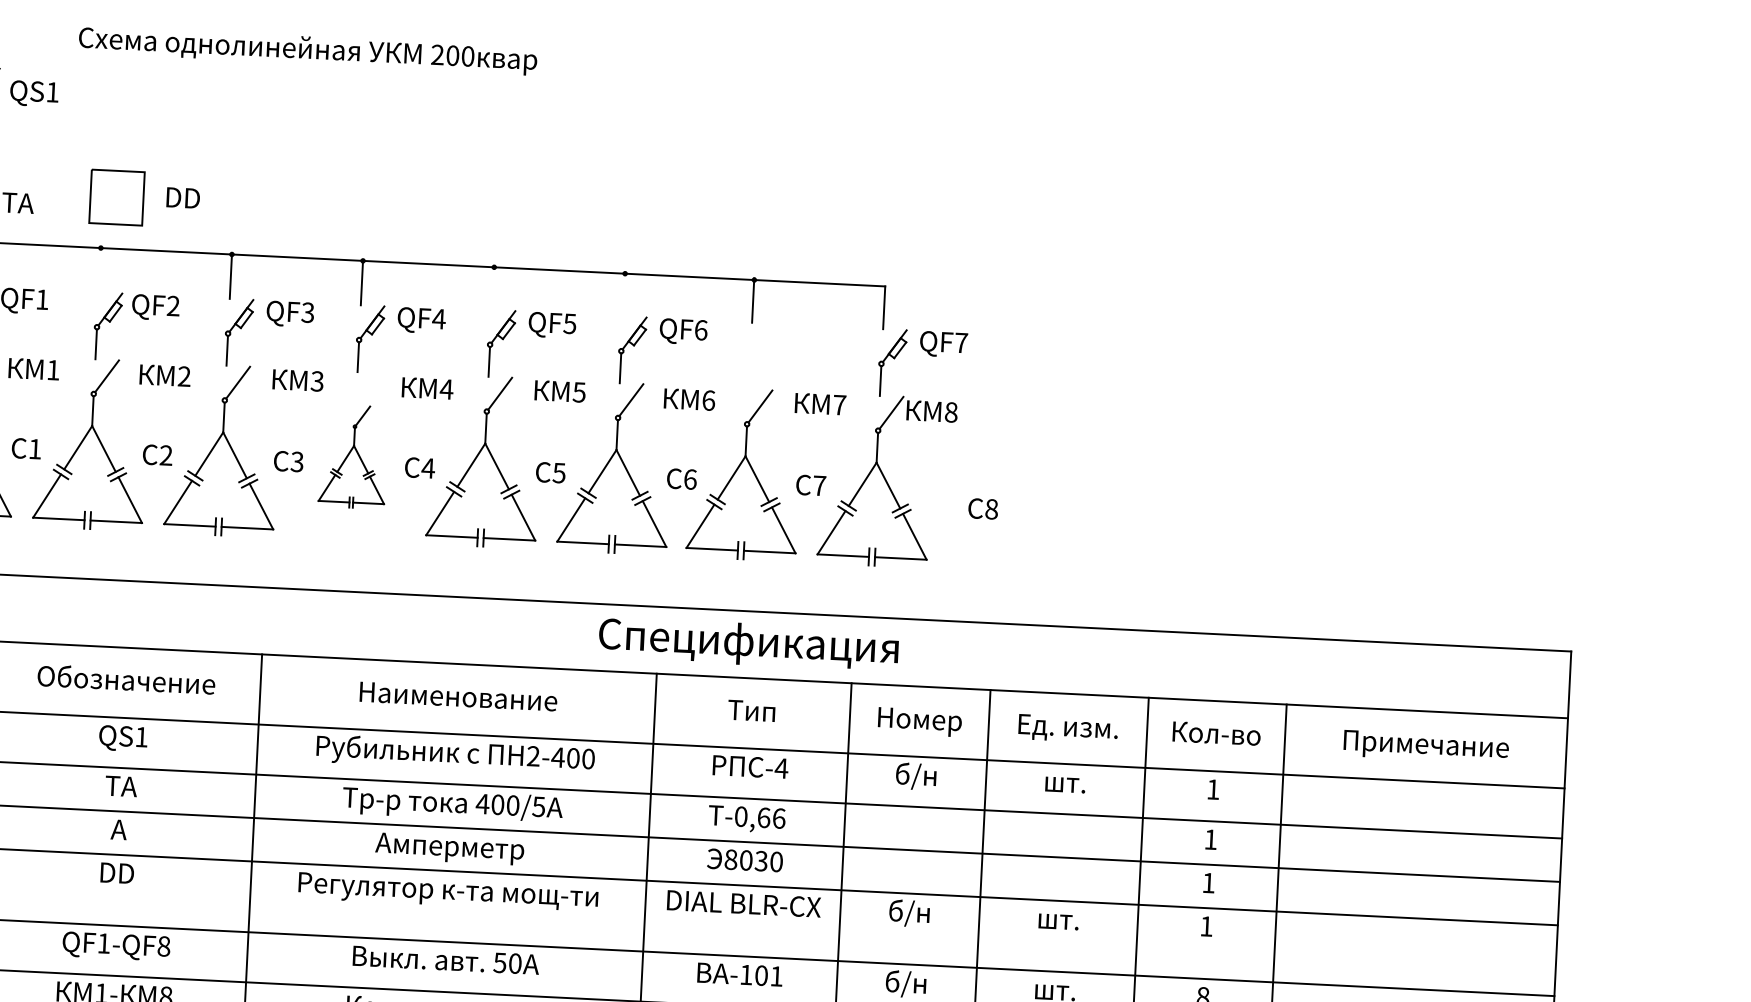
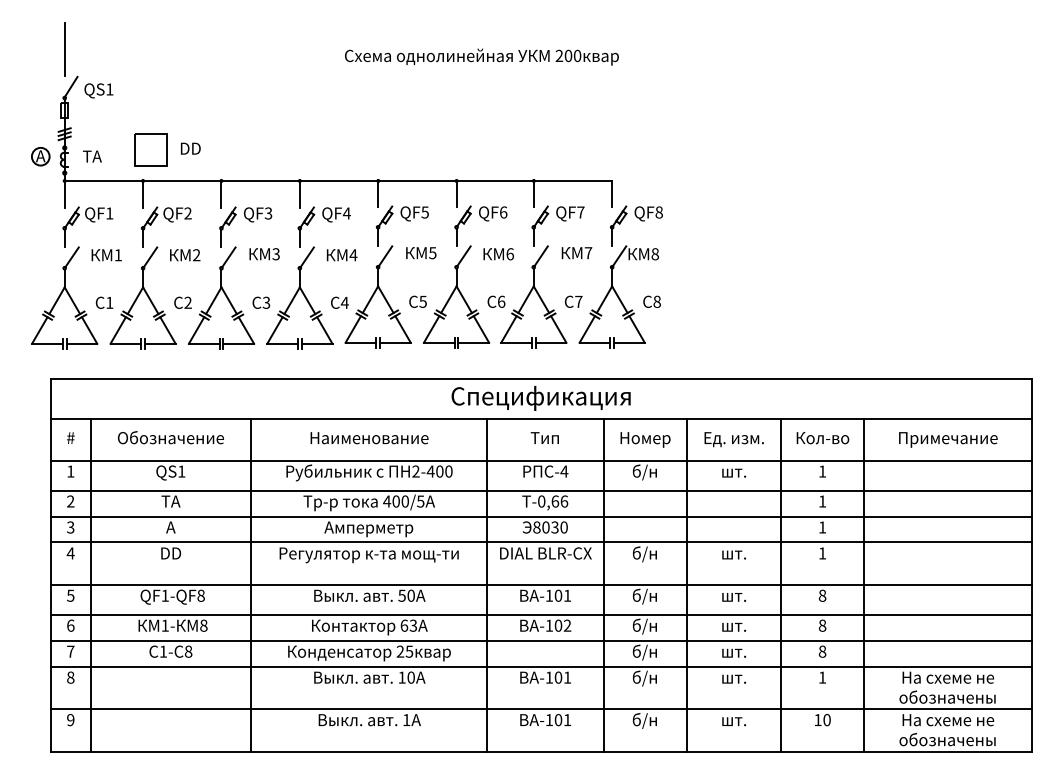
text: (307, 49) -> (481, 56), moved
line: (100, 269) -> (143, 193), added
line: (493, 286) -> (378, 192), added
line: (623, 294) -> (456, 193), added
text: (960, 342) -> (658, 212), QF7 -> QF8
part: (797, 348) -> (561, 220), added
part: (352, 455) -> (299, 297), size x1.67
text: (982, 508) -> (651, 301), moved

